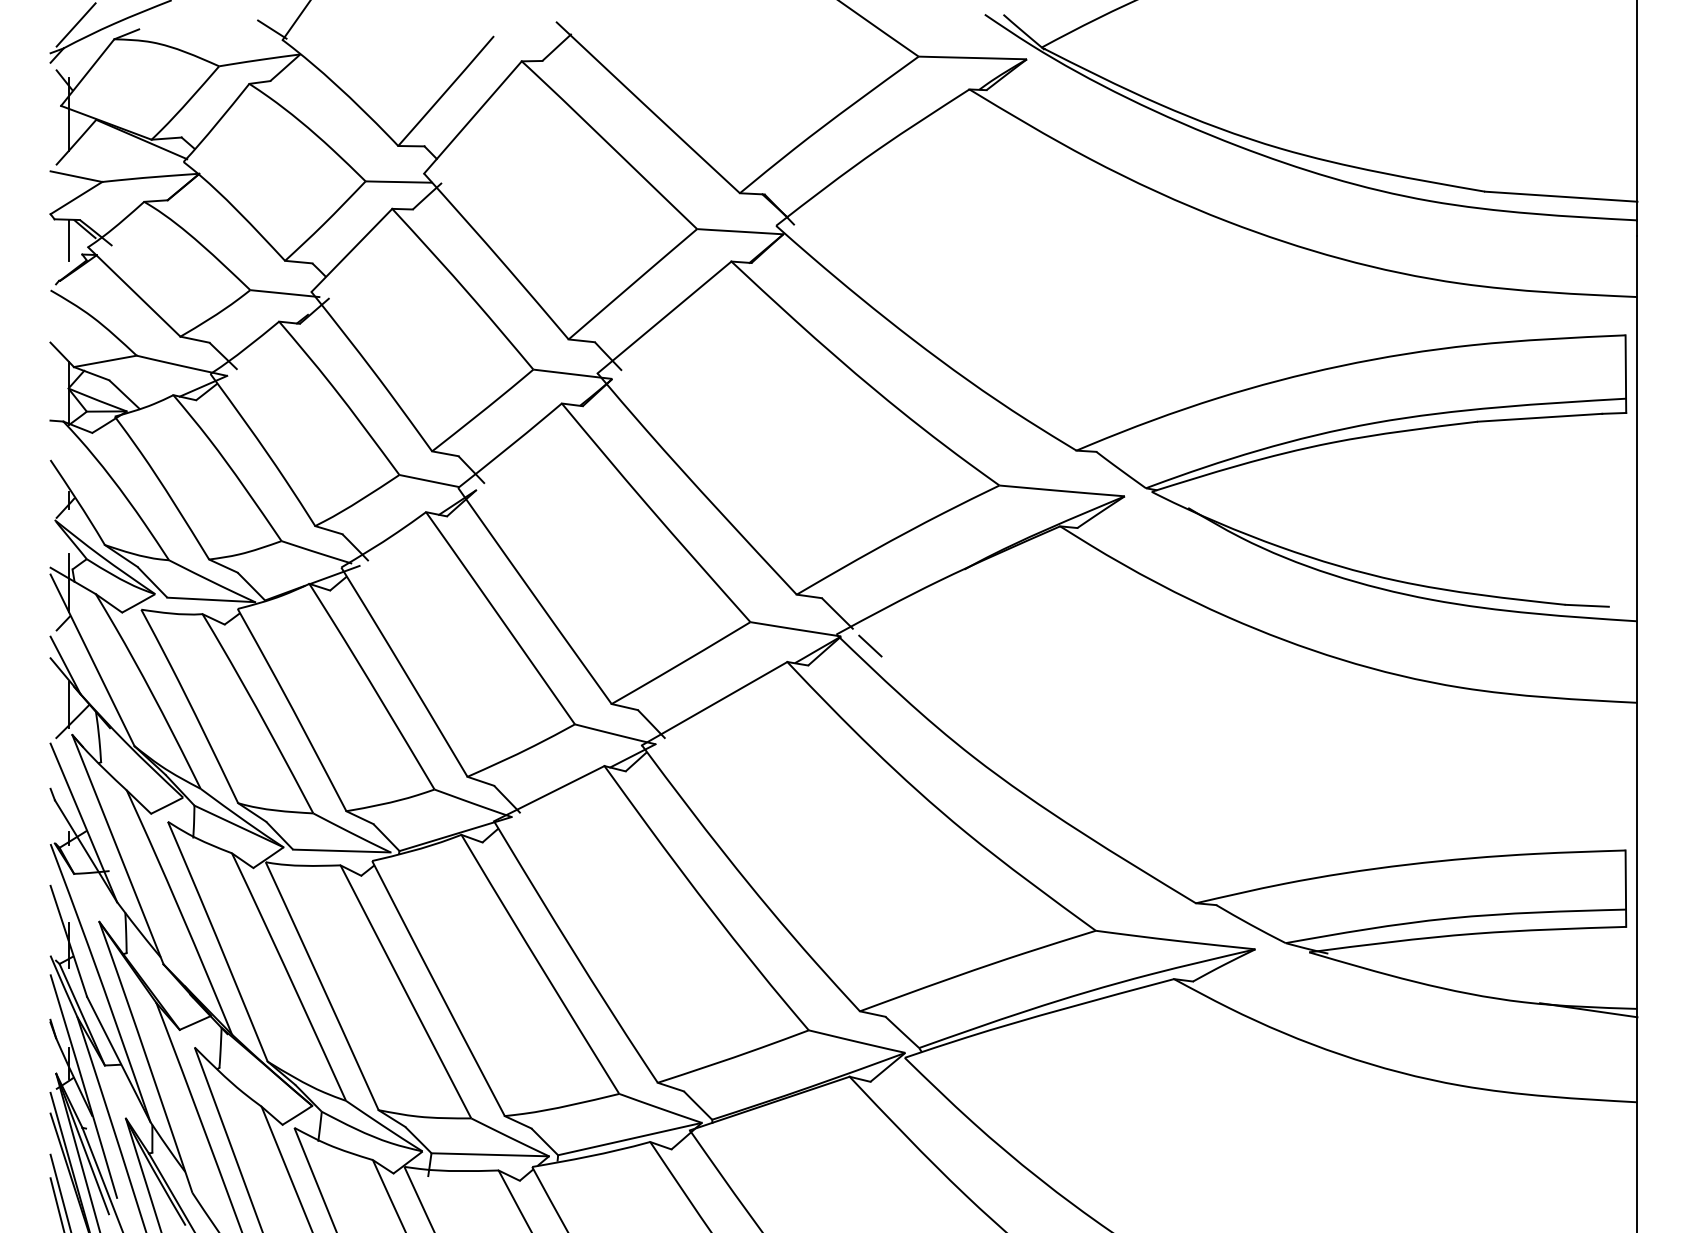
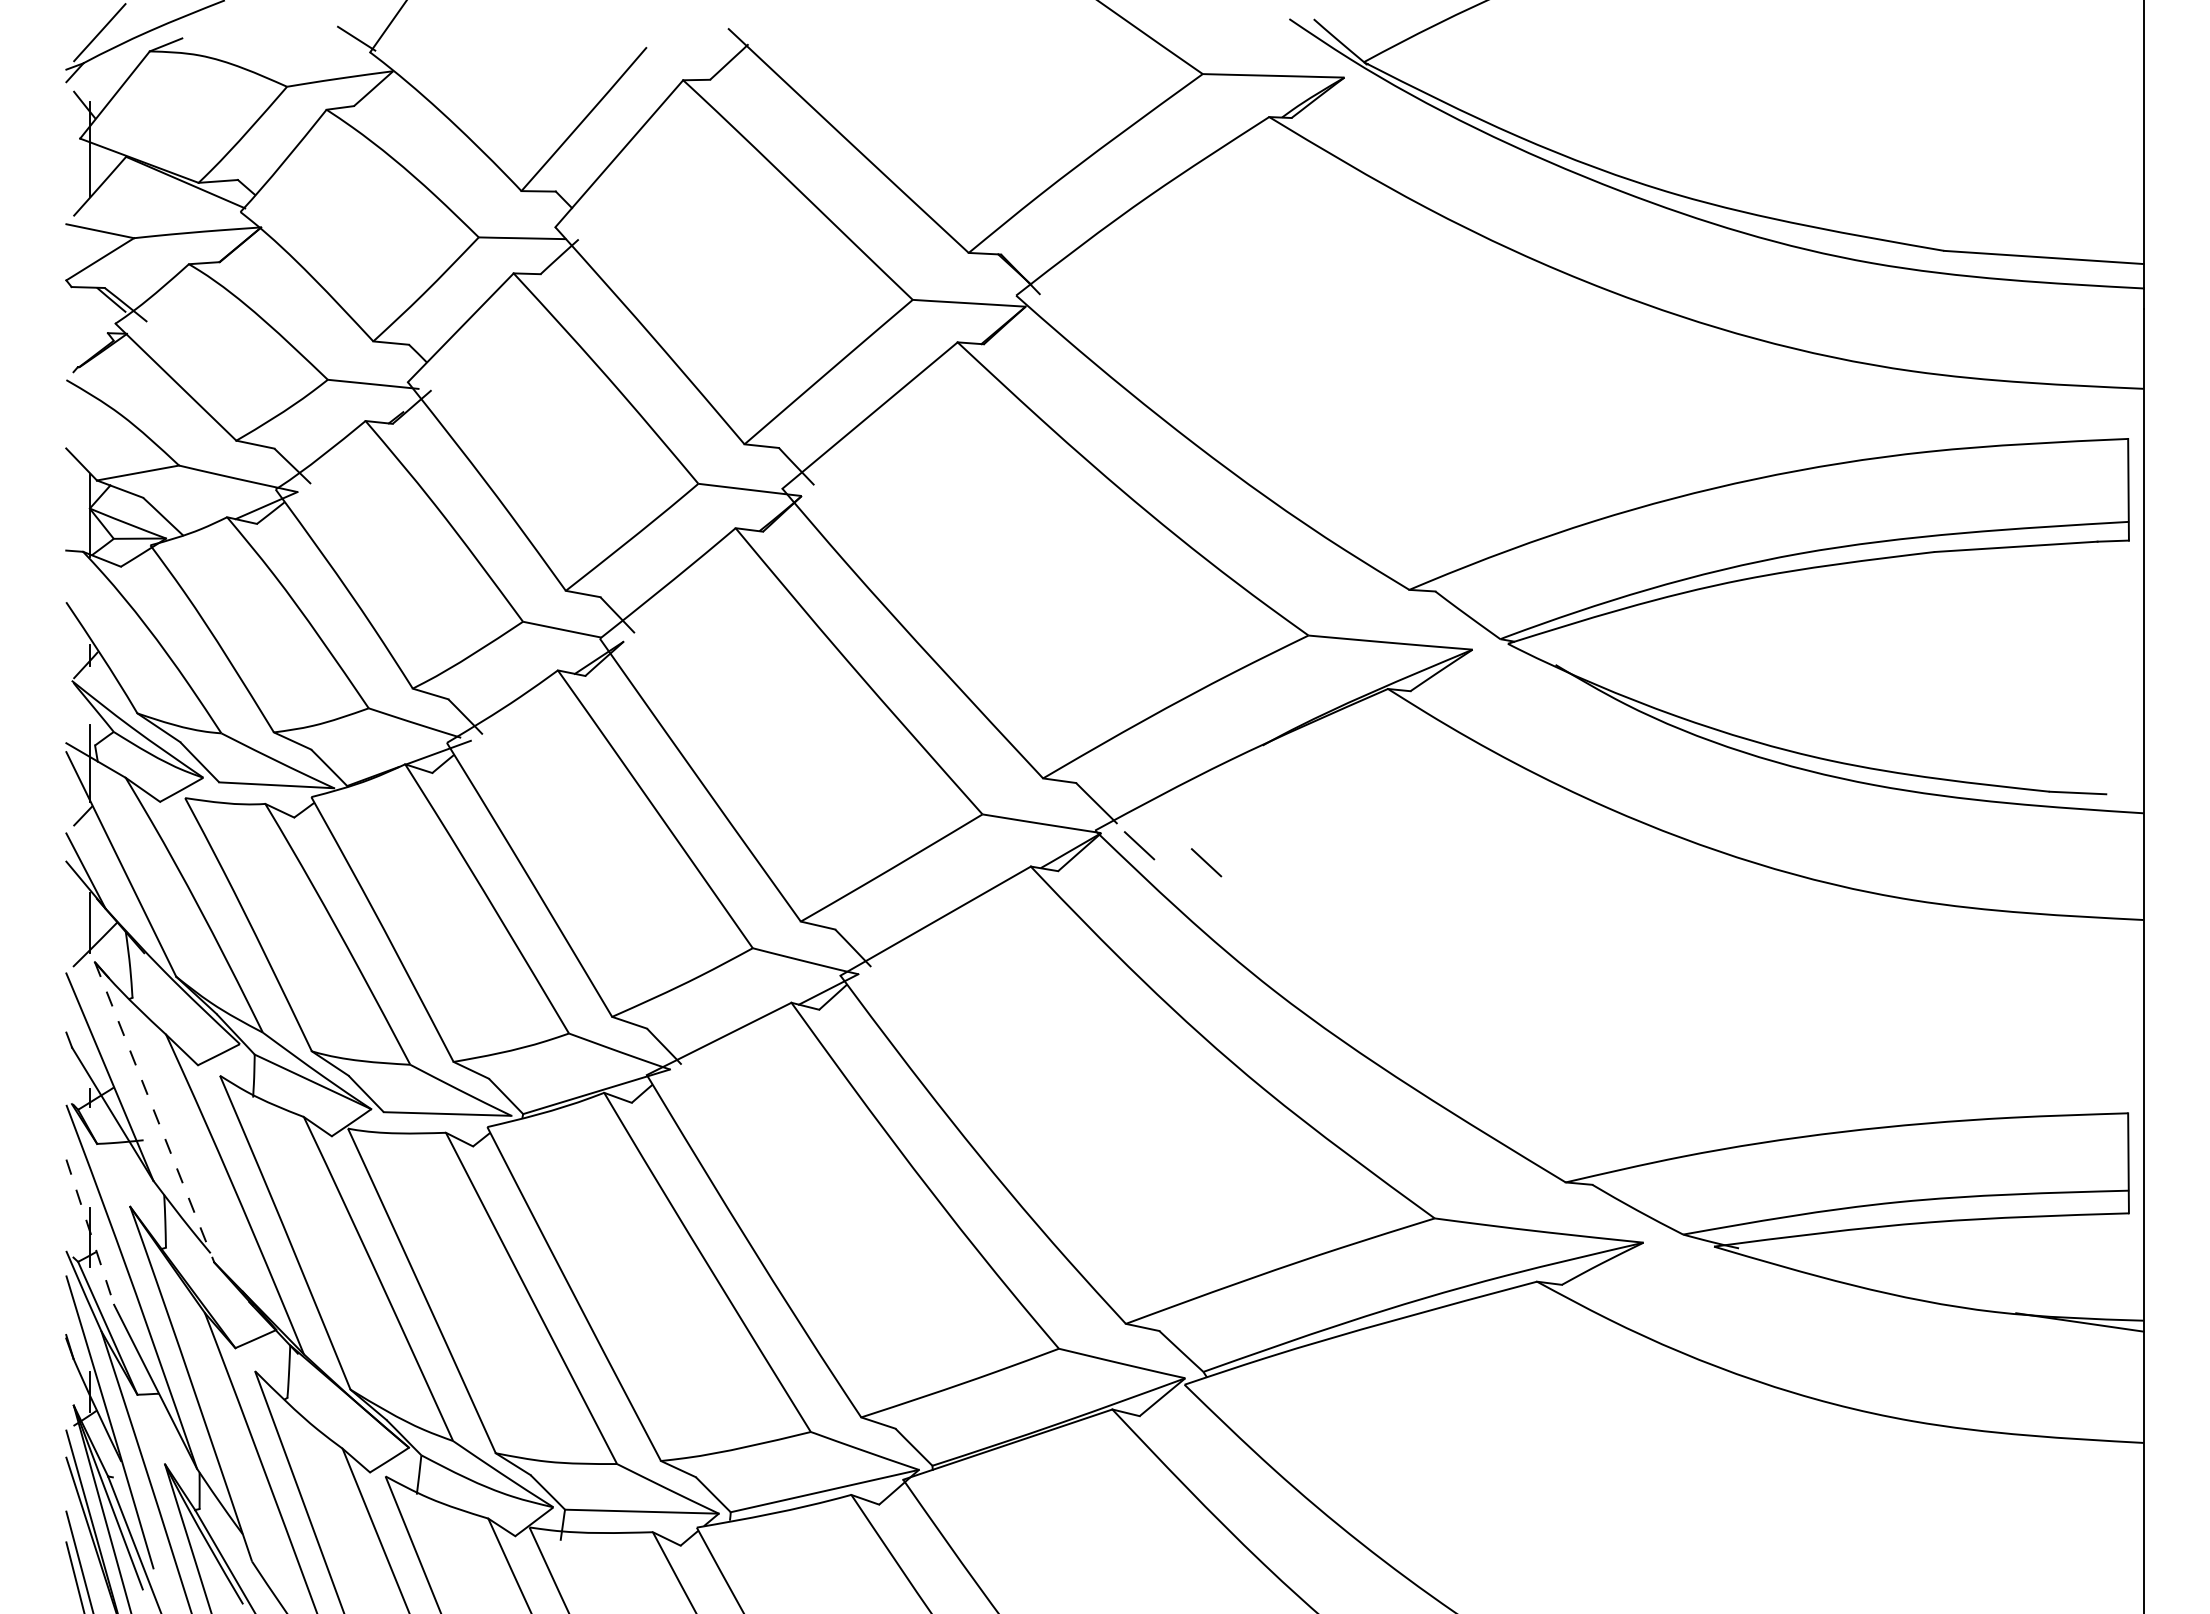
line: (69, 240) -> (90, 314), removed
line: (921, 658) -> (1206, 862), added
line: (117, 849) -> (154, 1112), solid -> dashed
line: (69, 941) -> (90, 1232), solid -> dashed

